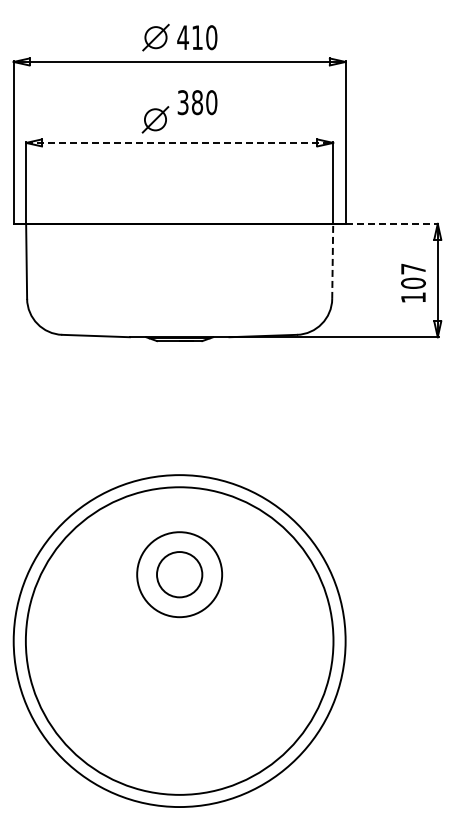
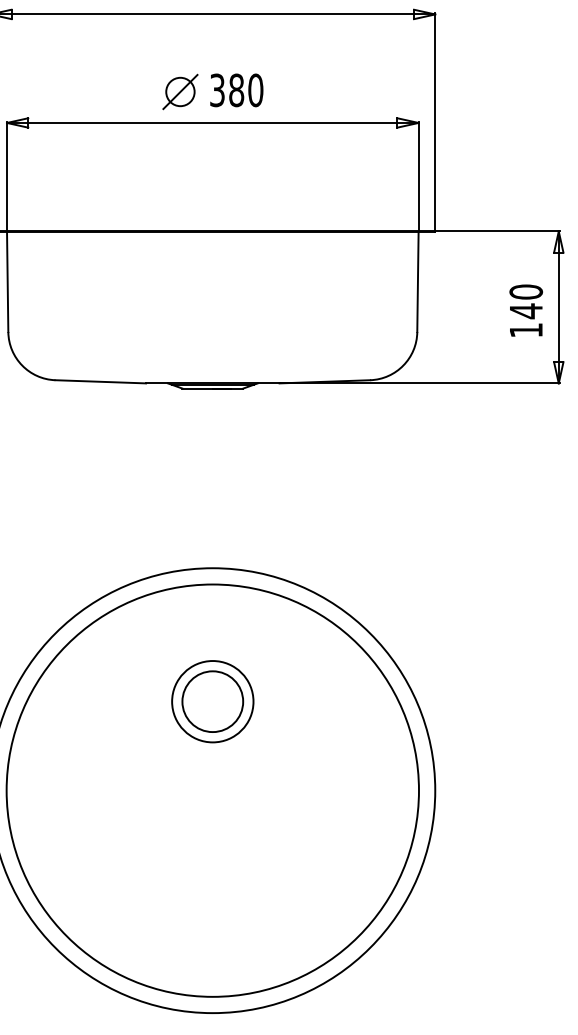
text: (197, 102) -> (236, 90), moved
line: (179, 142) -> (212, 122), dashed -> solid
line: (393, 223) -> (499, 230), dashed -> solid
line: (332, 261) -> (417, 281), dashed -> solid
text: (413, 276) -> (526, 302), 107 -> 140
circle: (179, 574) -> (212, 701), size x0.71

